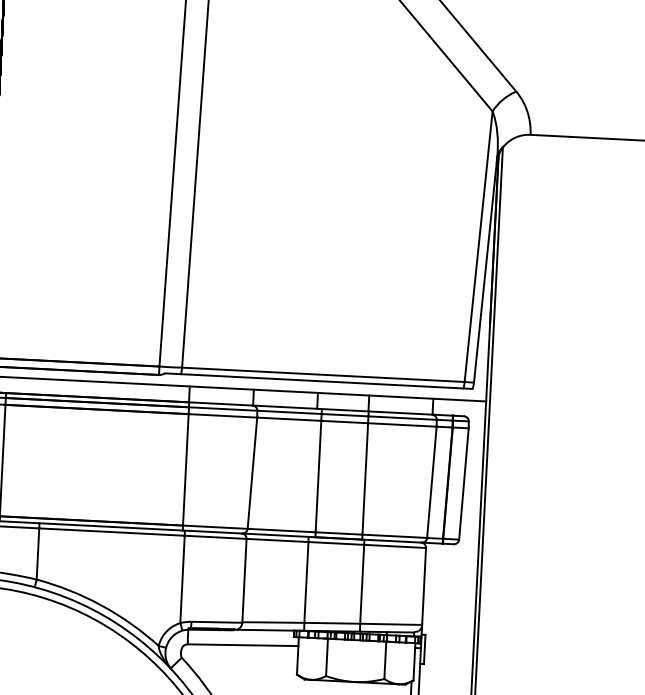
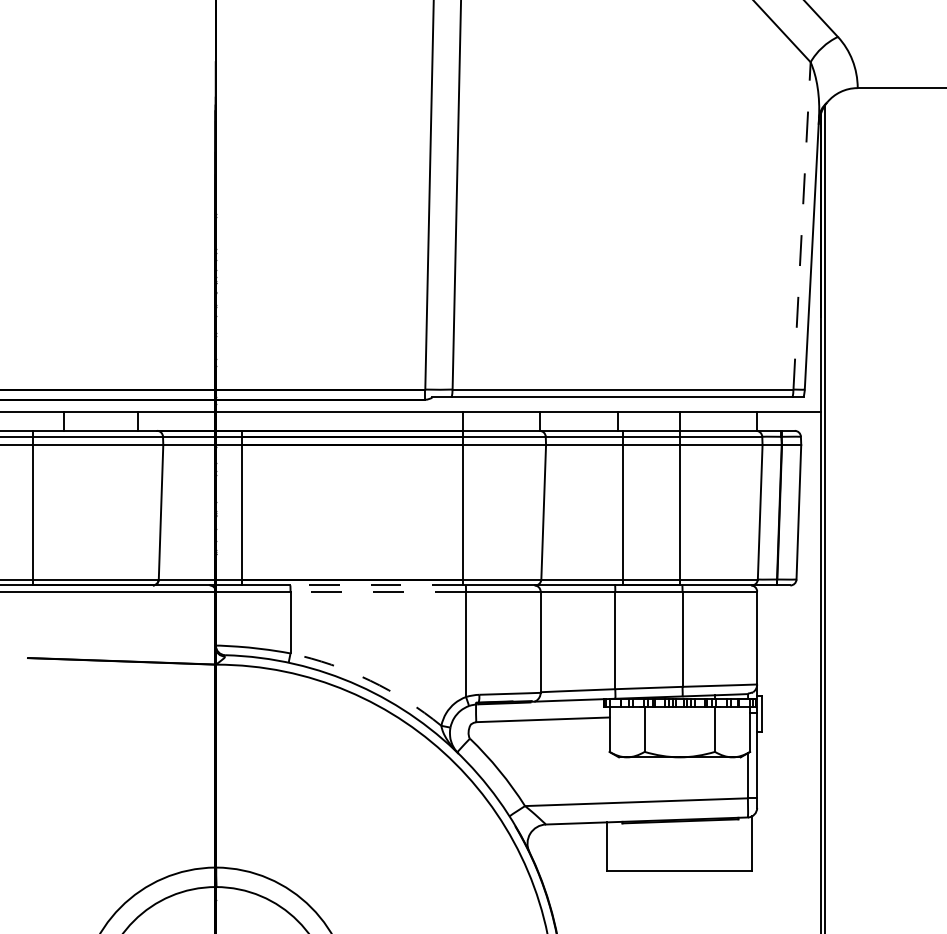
line: (478, 246) -> (802, 225), solid -> dashed
line: (110, 526) -> (376, 585), solid -> dashed
line: (112, 531) -> (378, 591), solid -> dashed
arc: (101, 605) -> (370, 680), solid -> dashed

